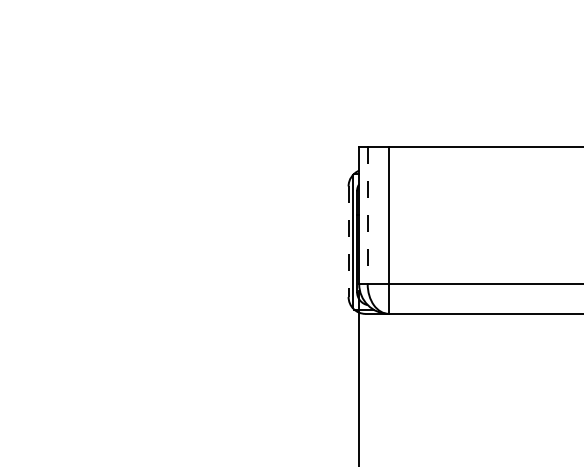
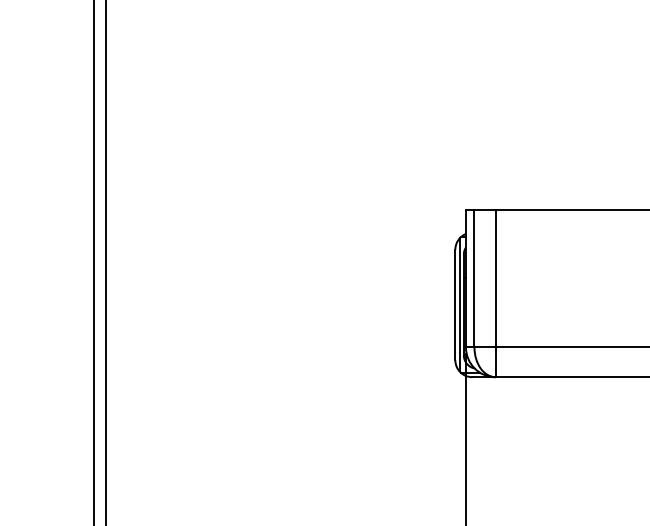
line: (367, 215) -> (474, 278), dashed -> solid
line: (348, 242) -> (455, 305), dashed -> solid

